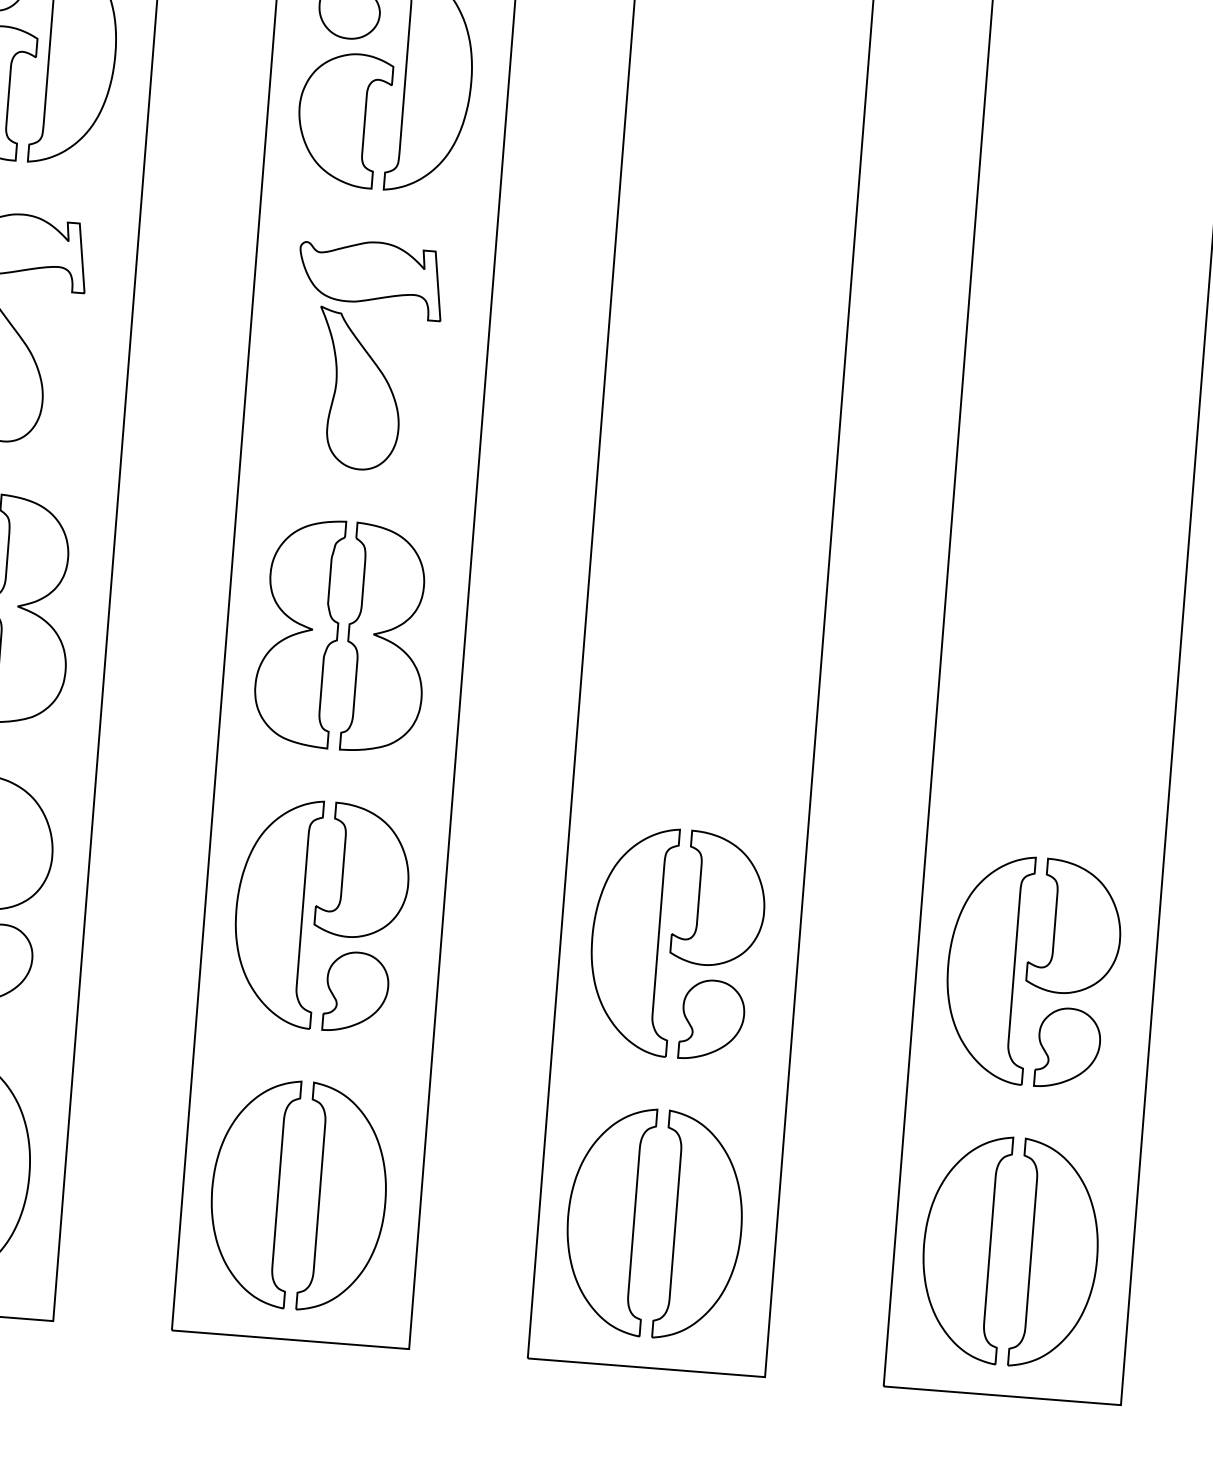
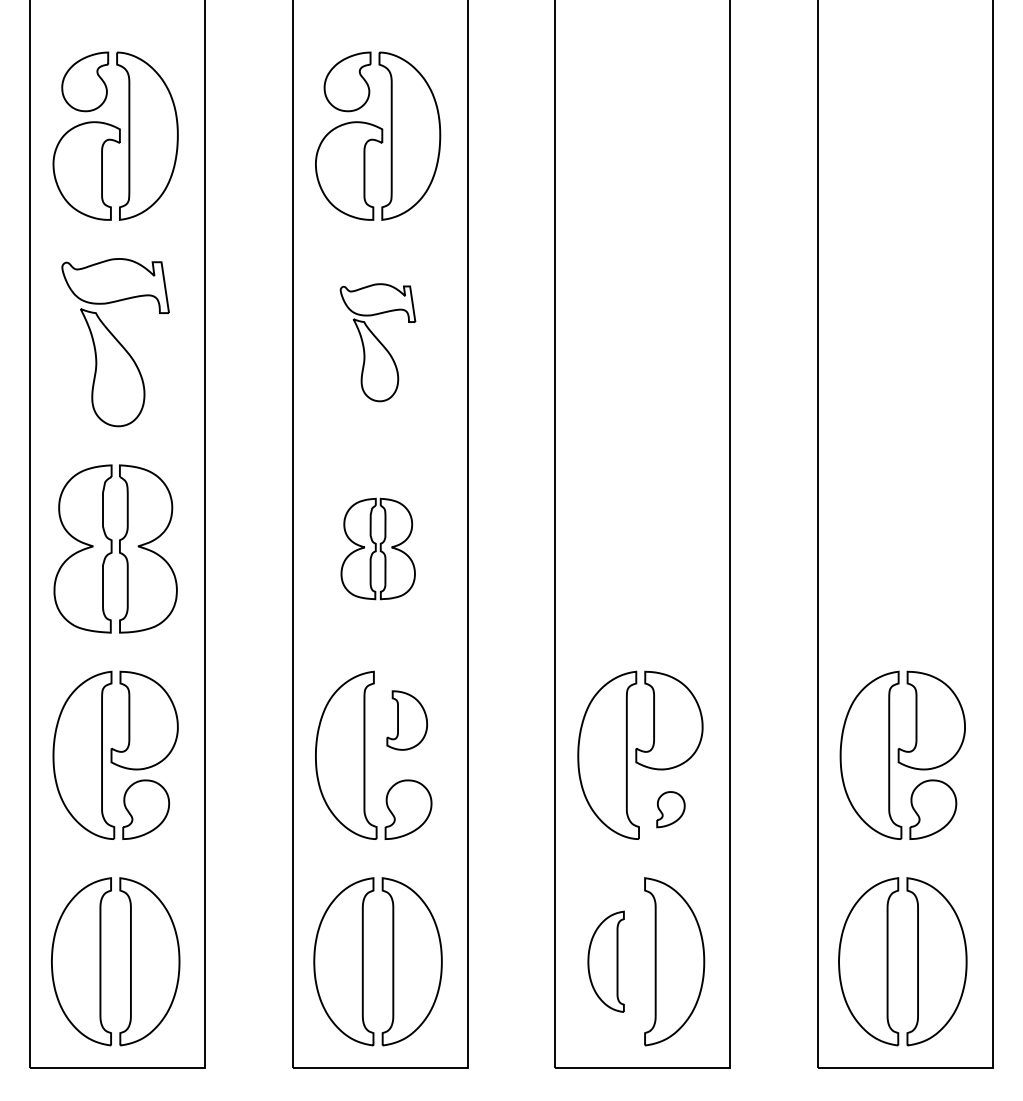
part: (364, 355) -> (377, 342), size x0.7
part: (343, 634) -> (378, 548), size x0.6
part: (364, 871) -> (407, 720), size x0.6
part: (711, 1020) -> (670, 809), size x0.6
part: (607, 1219) -> (605, 961), size x0.6

